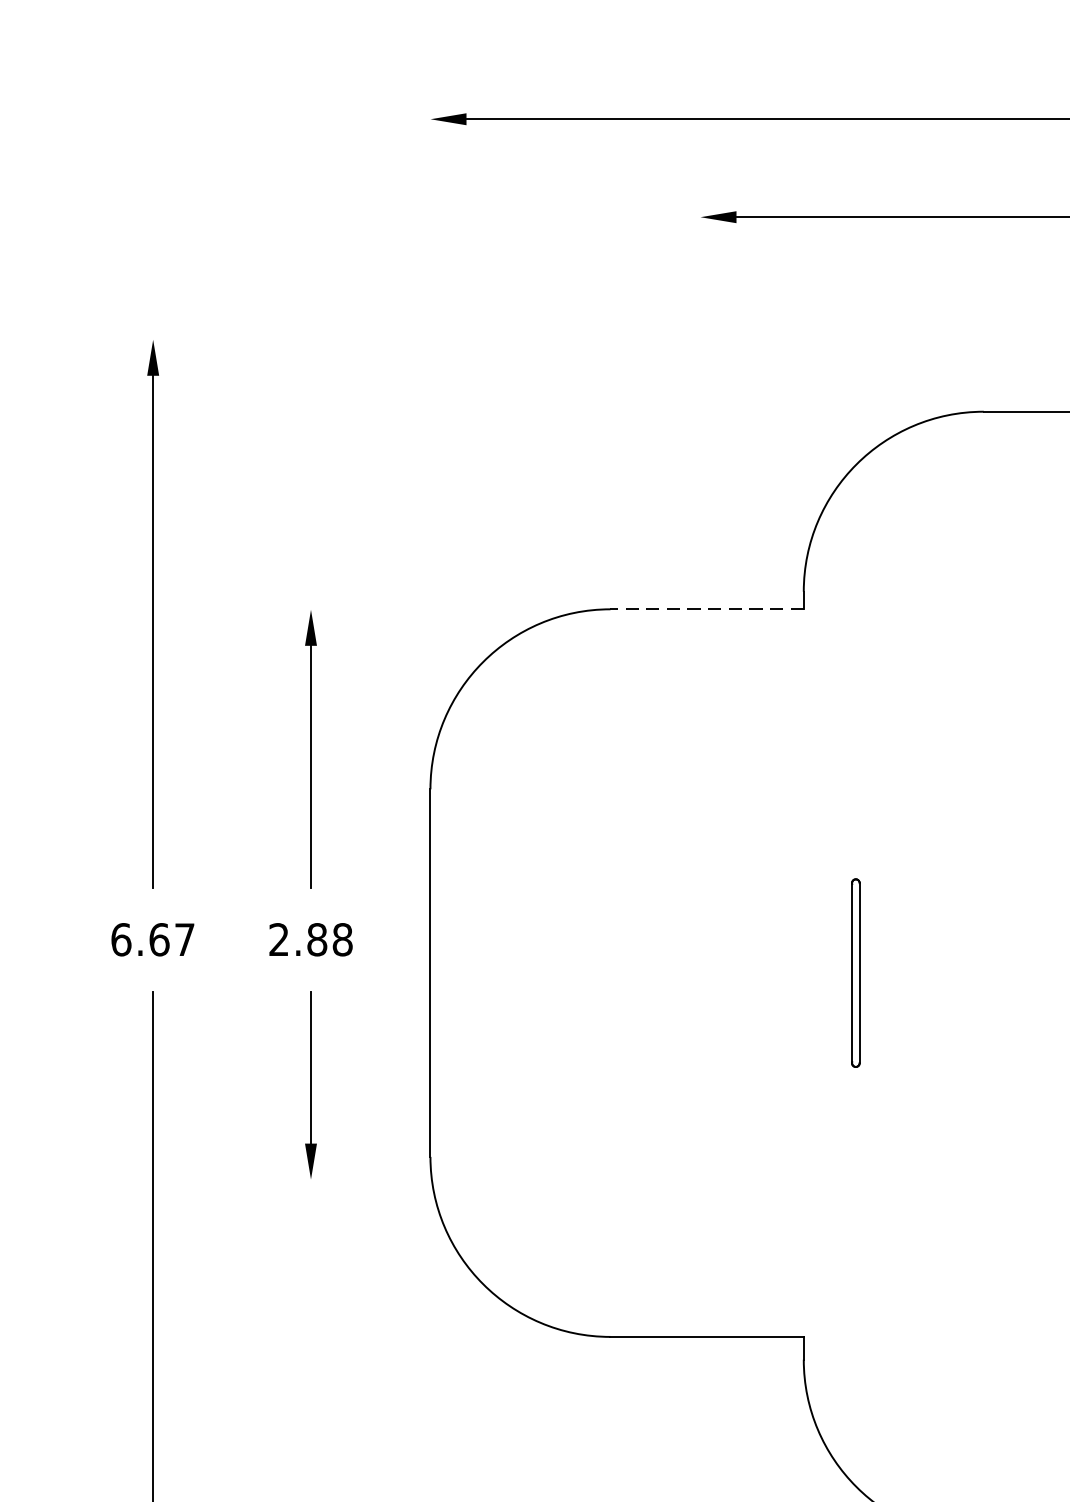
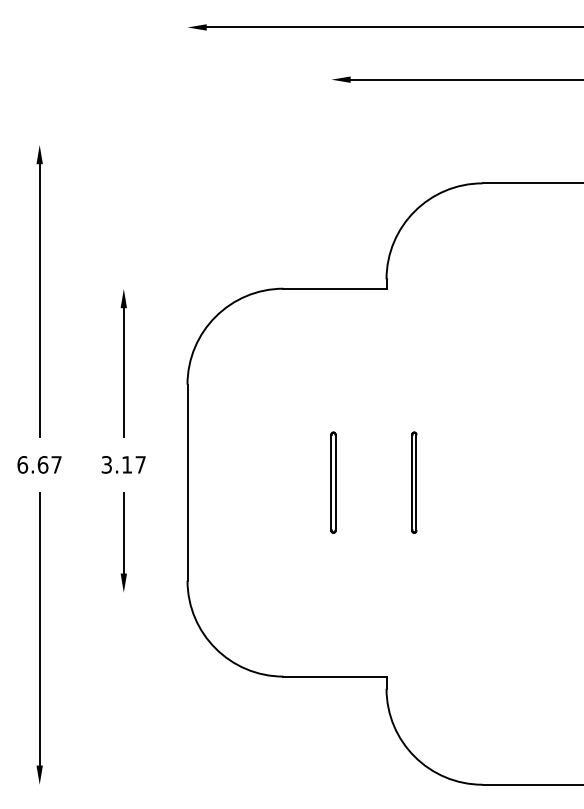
line: (708, 608) -> (335, 288), dashed -> solid
text: (310, 939) -> (123, 464), 2.88 -> 3.17
part: (704, 972) -> (333, 482), added

